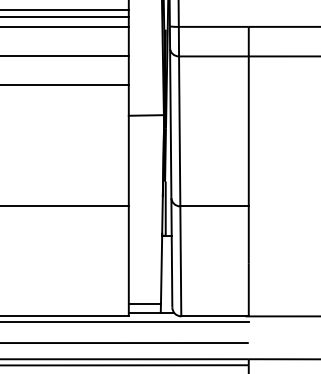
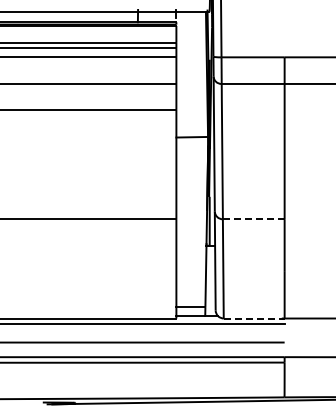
line: (214, 206) -> (253, 219), solid -> dashed
line: (215, 316) -> (254, 318), solid -> dashed

